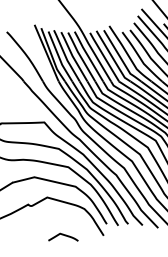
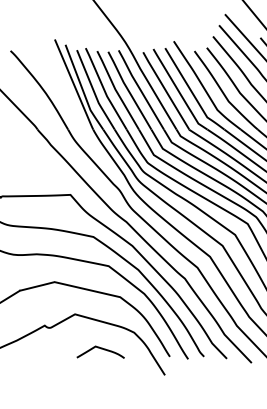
curve: (63, 235) -> (100, 349), moved

